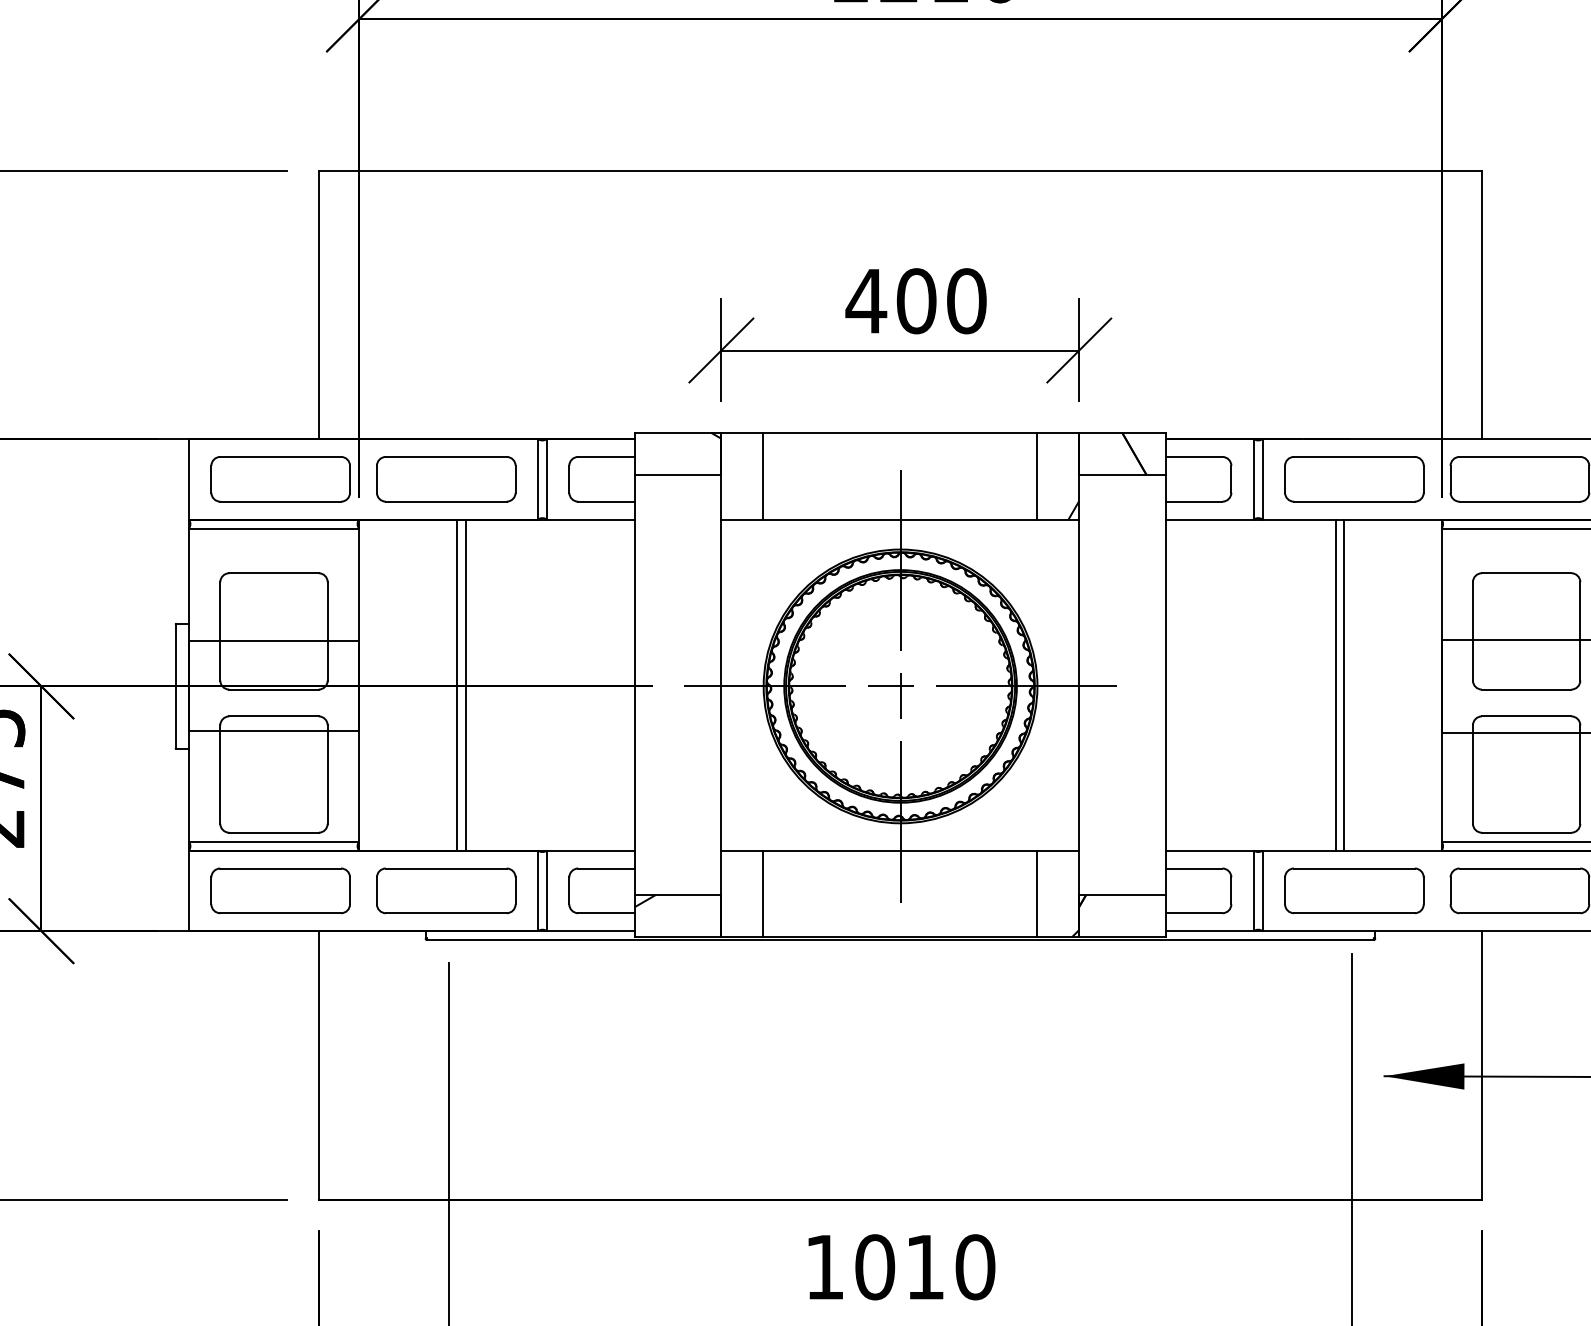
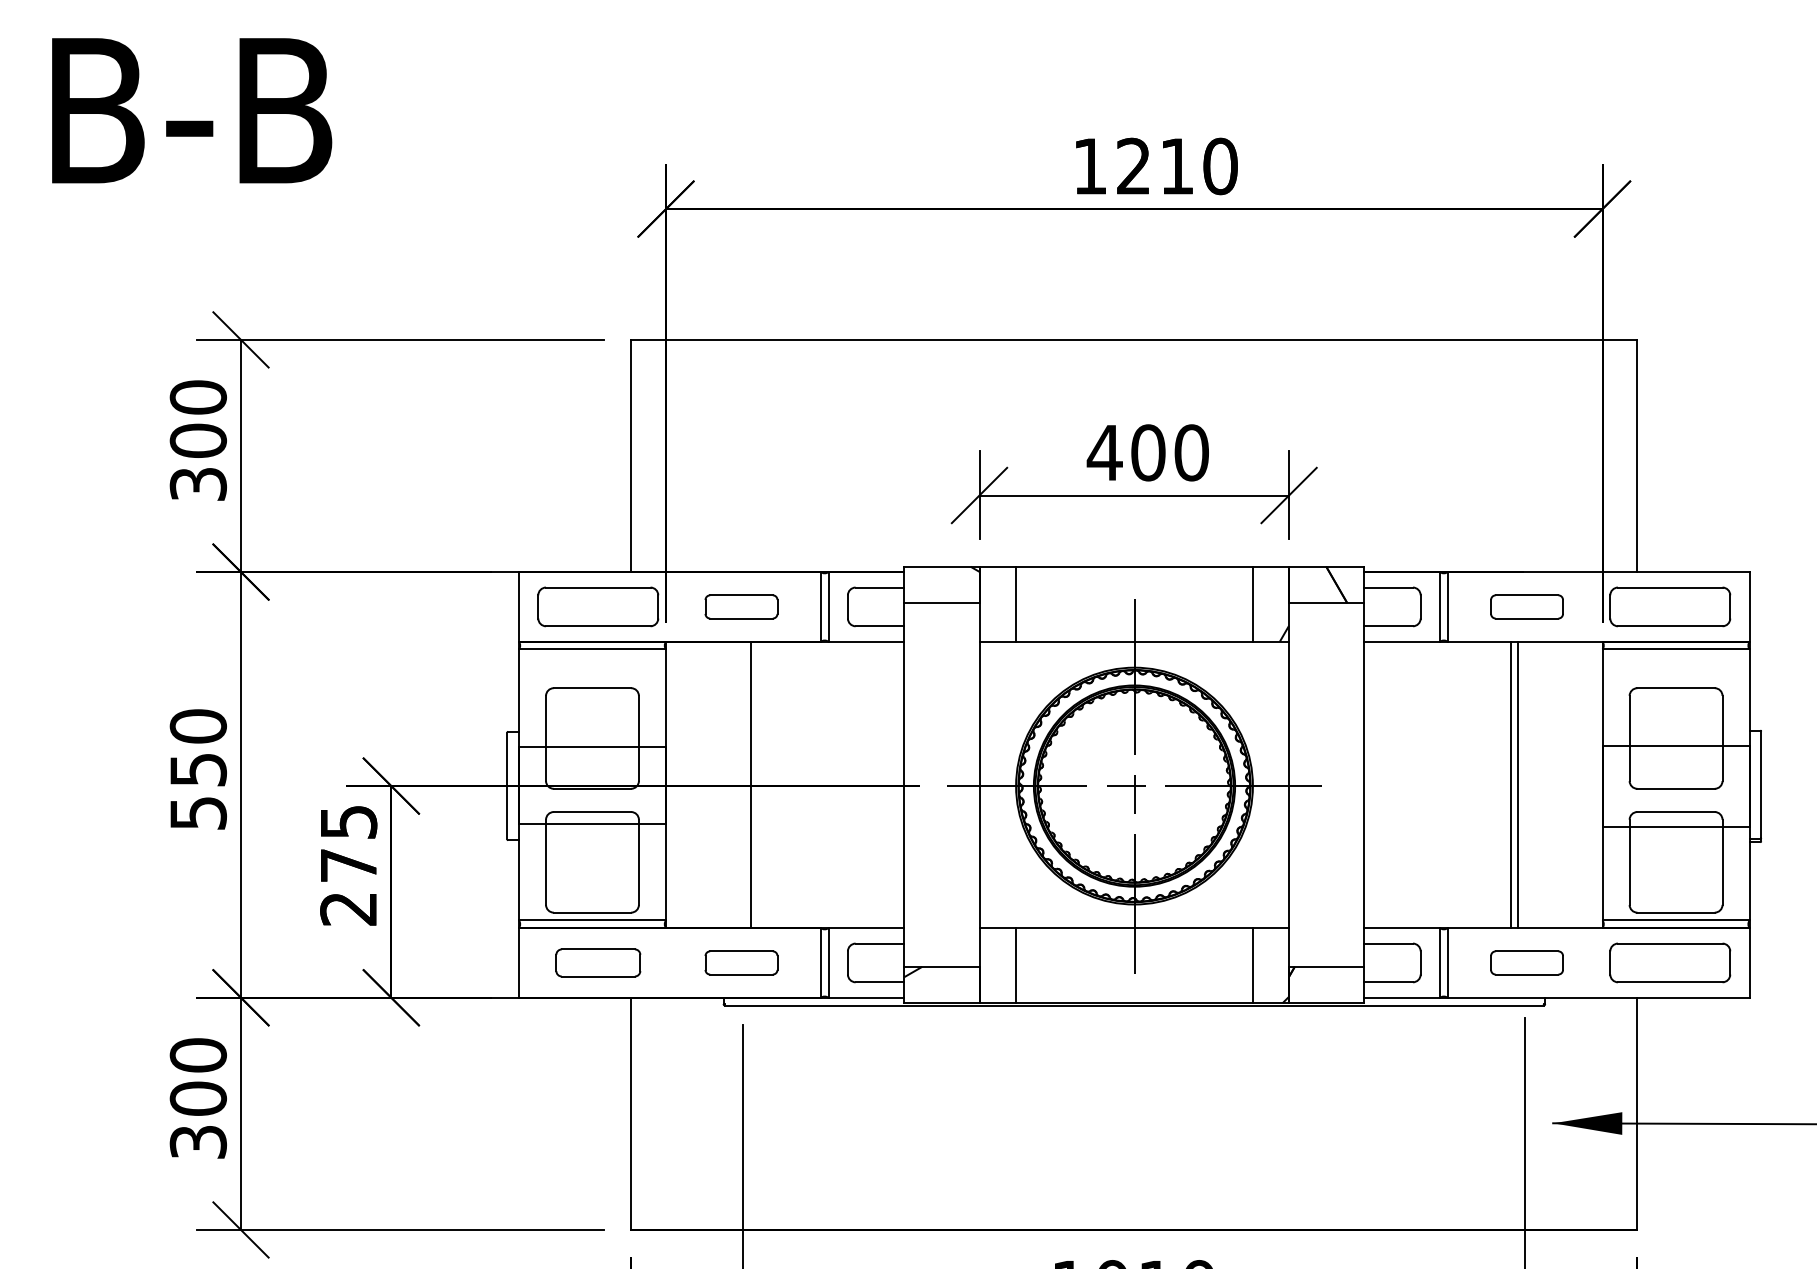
part: (446, 478) -> (741, 606), size x0.6
part: (1353, 478) -> (1526, 606), size x0.6
line: (465, 684) -> (758, 784), removed
part: (280, 890) -> (598, 962), size x0.7
part: (446, 890) -> (741, 962), size x0.6
part: (1353, 890) -> (1526, 962), size x0.6

